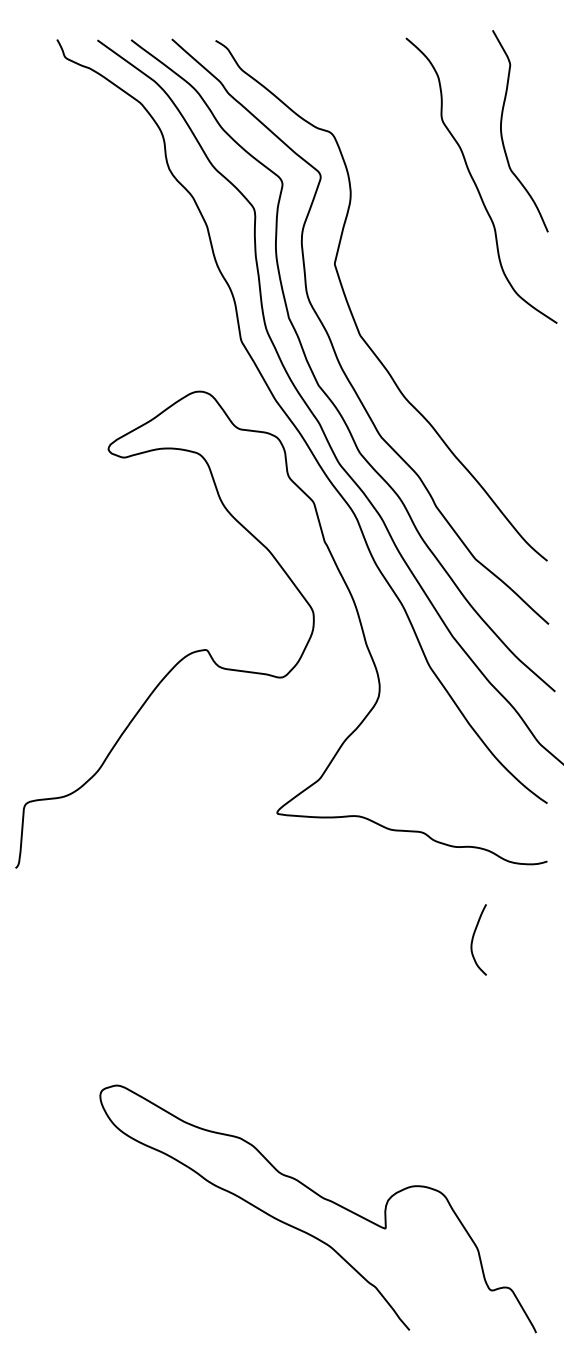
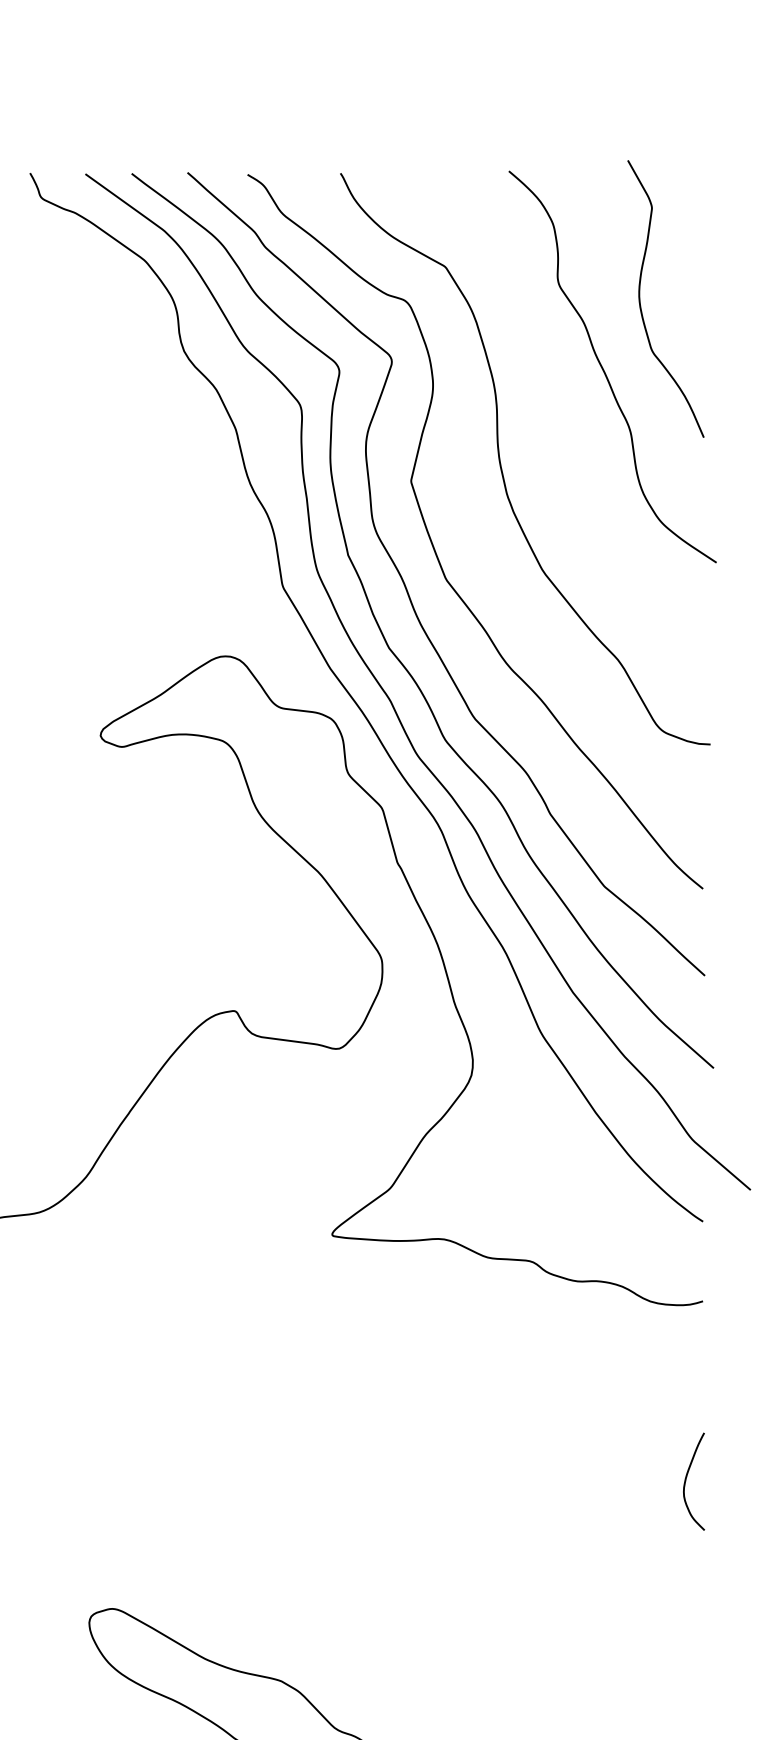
curve: (400, 248) -> (501, 459), added
curve: (474, 936) -> (688, 1477), moved

